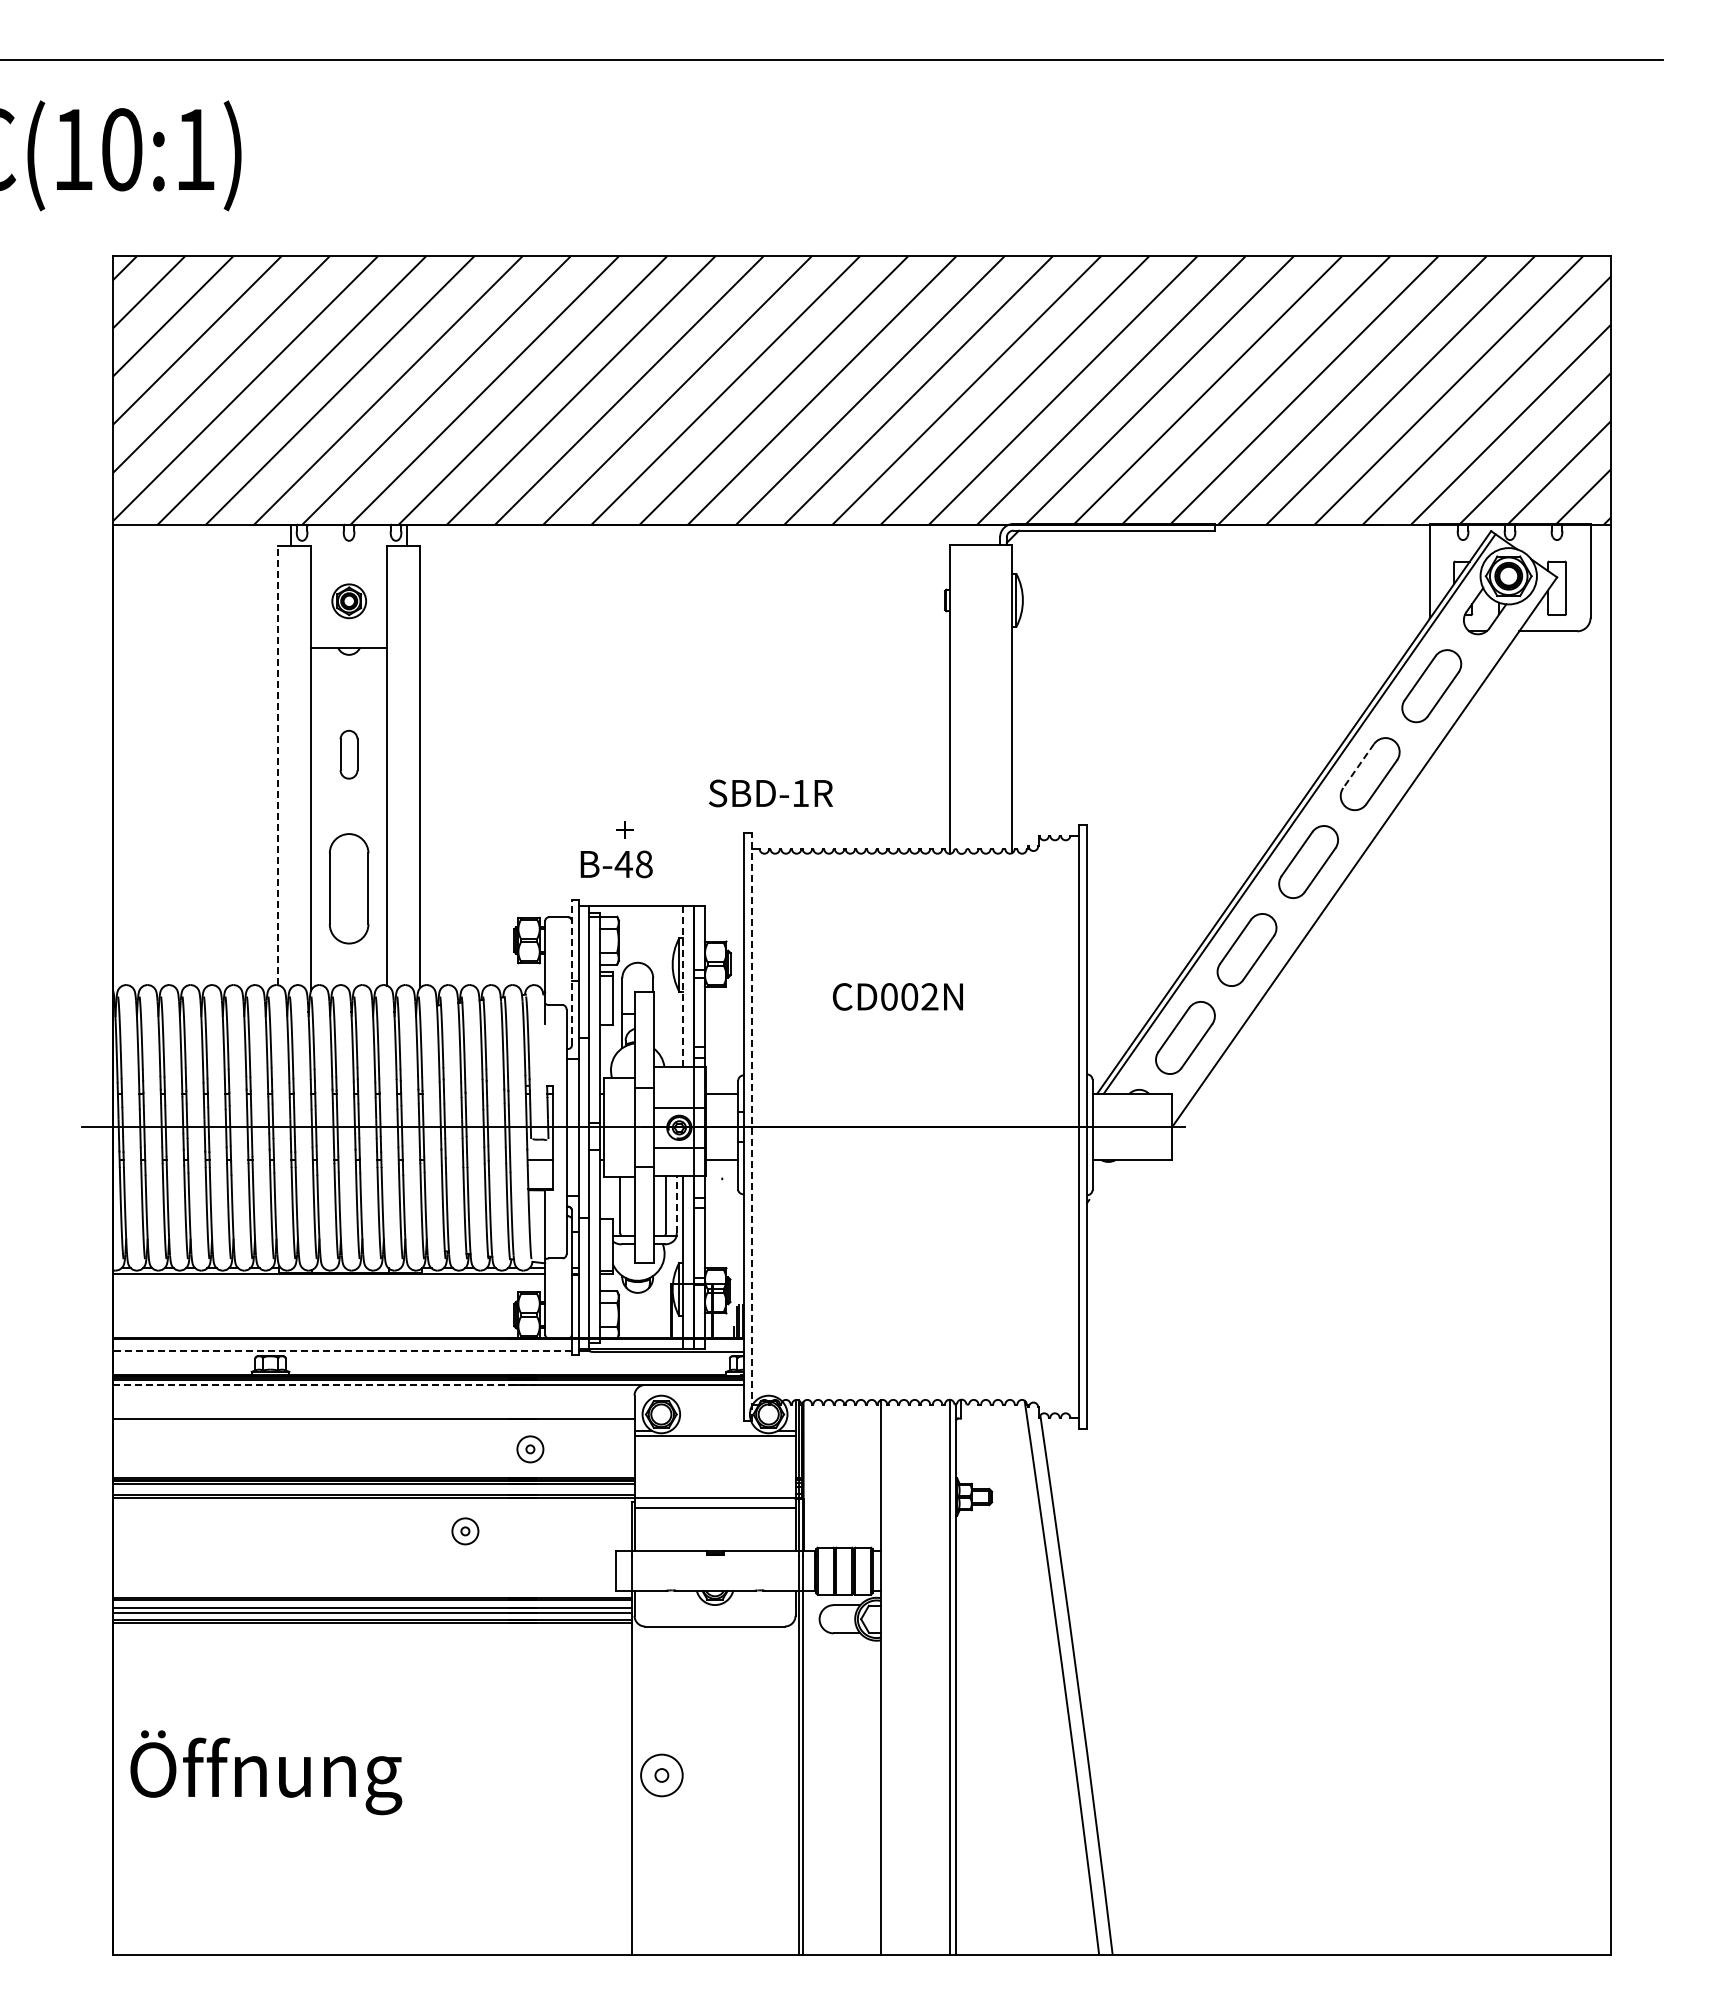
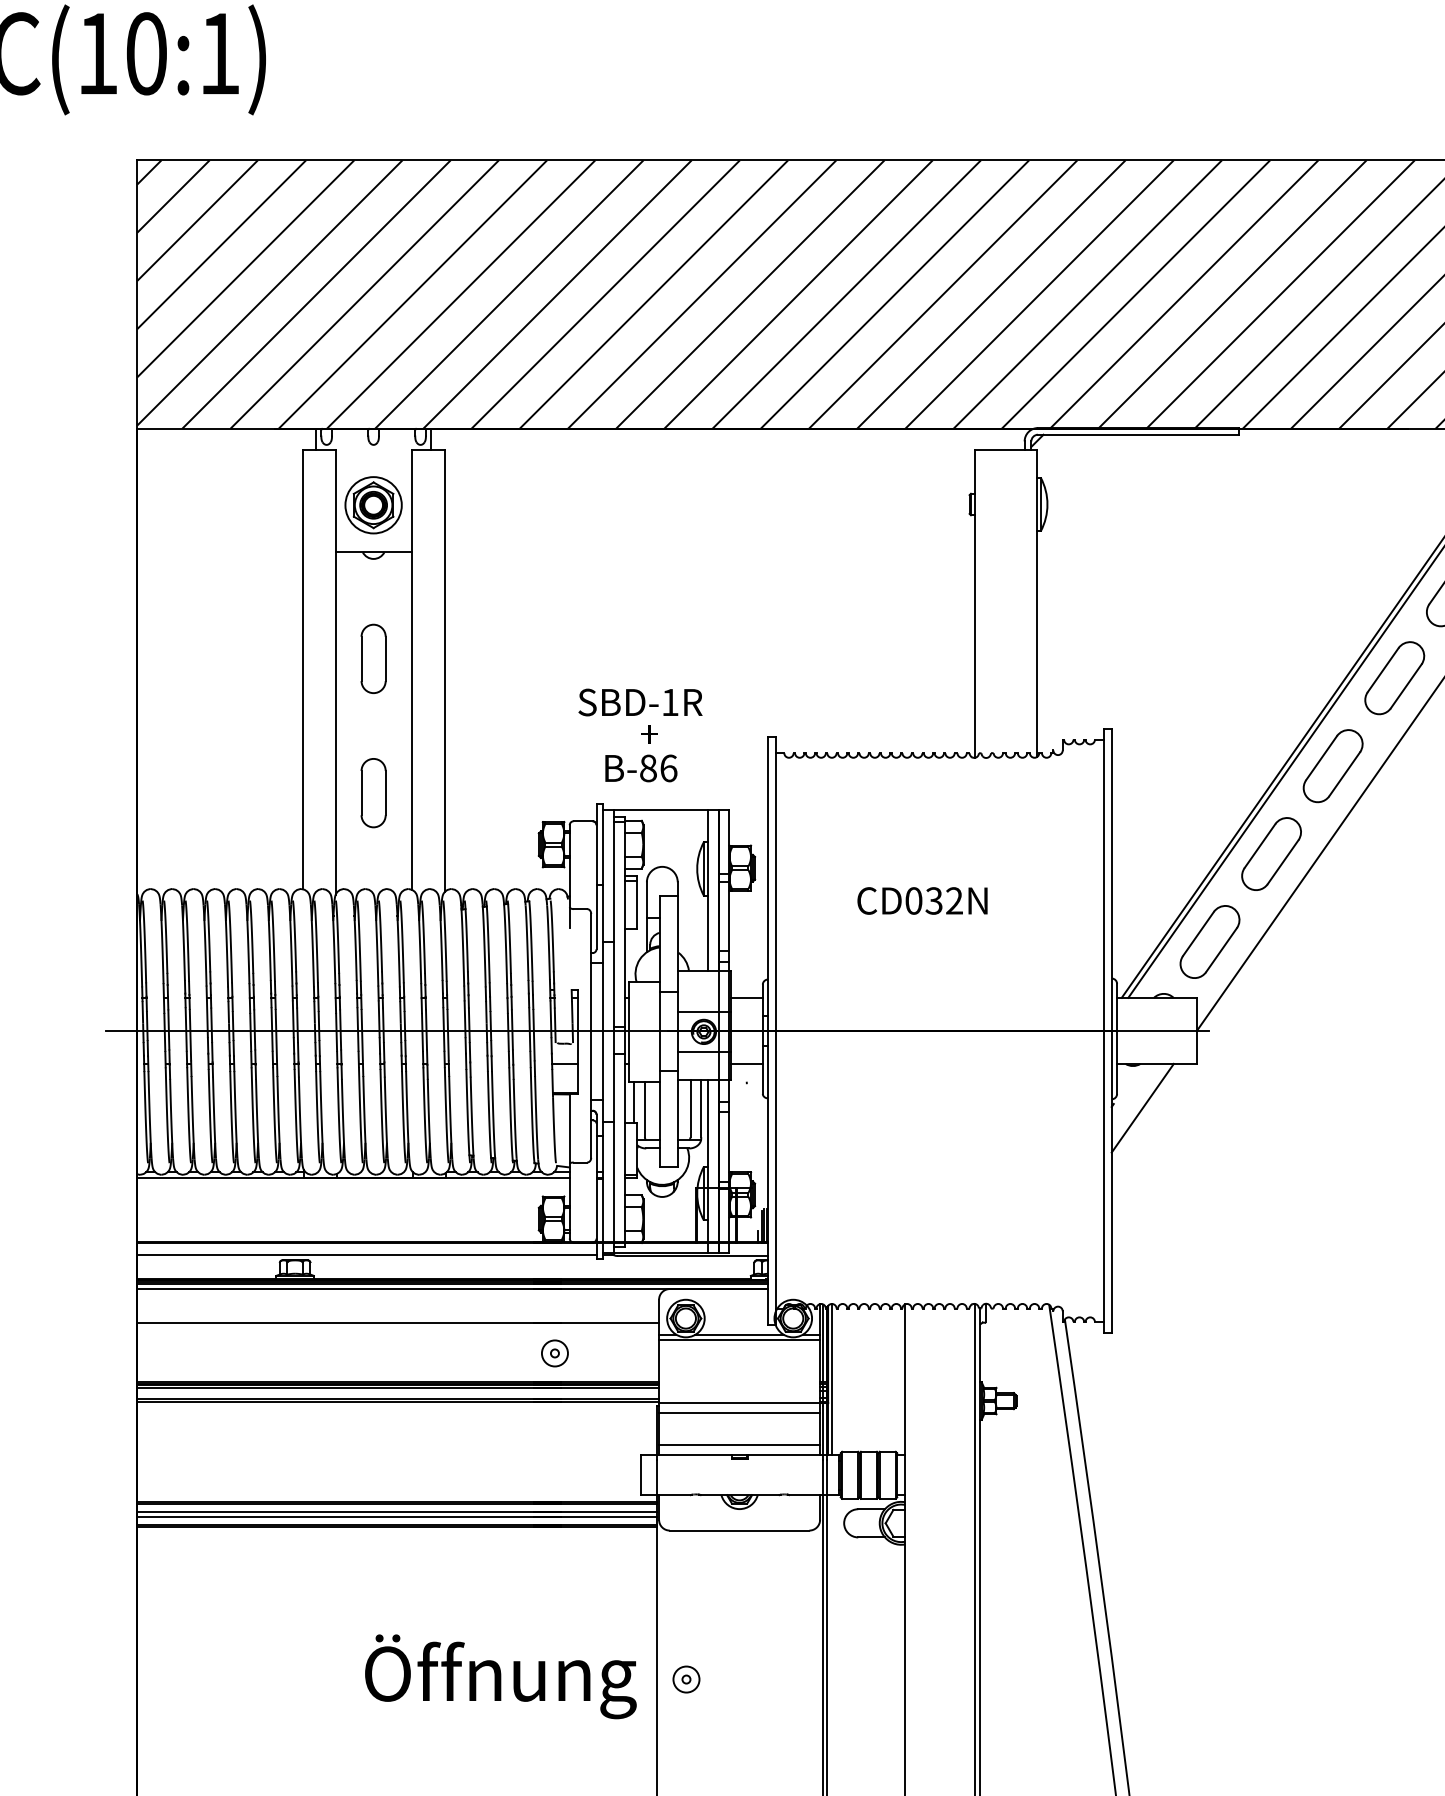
part: (349, 601) -> (374, 505), size x1.67
part: (348, 754) -> (373, 658), size x1.43
line: (277, 765) -> (302, 669), dashed -> solid
line: (1358, 766) -> (1383, 670), dashed -> solid
text: (770, 793) -> (640, 702), moved
text: (633, 864) -> (658, 768), B-48 -> B-86
part: (348, 889) -> (373, 793), size x0.62
line: (572, 972) -> (597, 876), dashed -> solid
line: (683, 986) -> (708, 890), dashed -> solid
text: (909, 996) -> (934, 900), CD002N -> CD032N
line: (751, 1126) -> (776, 1030), dashed -> solid
line: (609, 1197) -> (634, 1101), added
line: (1118, 1203) -> (1143, 1107), added
line: (676, 1204) -> (701, 1108), dashed -> solid
line: (342, 1351) -> (367, 1255), dashed -> solid
line: (324, 1384) -> (349, 1288), dashed -> solid
line: (714, 1430) -> (739, 1334), added
line: (807, 1475) -> (832, 1379), added
part: (465, 1531) -> (490, 1435), removed
line: (714, 1540) -> (739, 1444), added
text: (266, 1772) -> (501, 1676), moved
part: (661, 1775) -> (686, 1679), size x0.62

